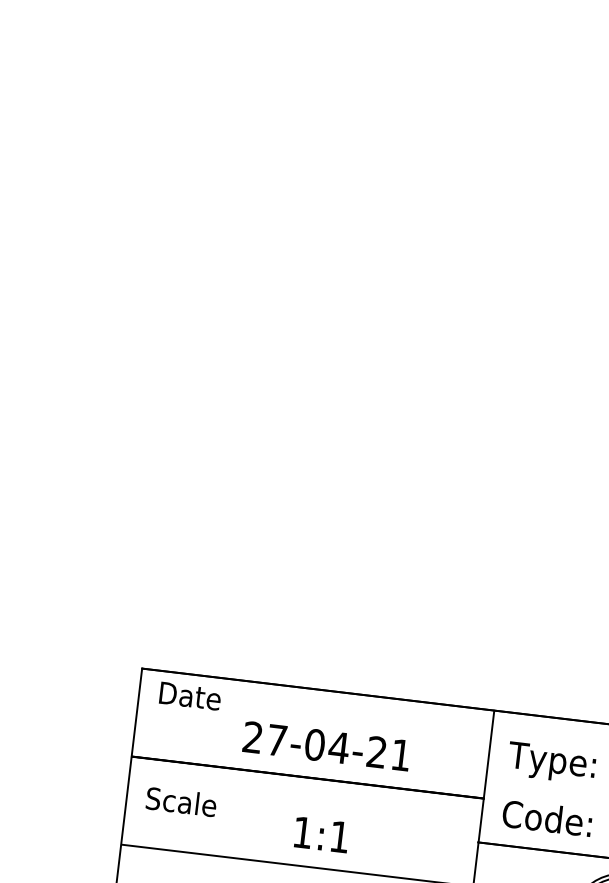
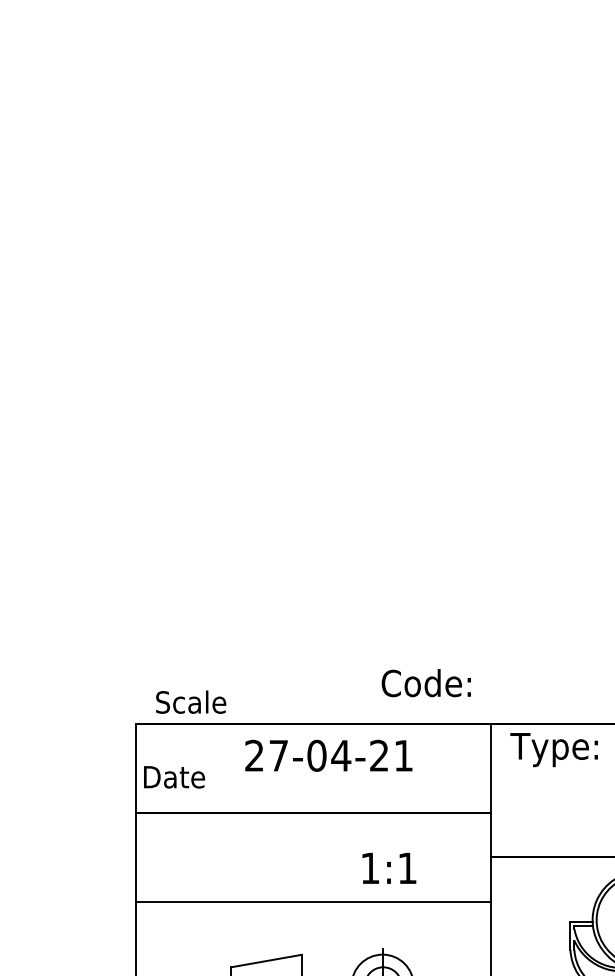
text: (190, 696) -> (174, 777), moved
text: (326, 745) -> (328, 755), moved
text: (550, 763) -> (553, 750), moved
text: (181, 801) -> (191, 701), moved
text: (546, 818) -> (425, 683), moved
text: (322, 834) -> (389, 867), moved

